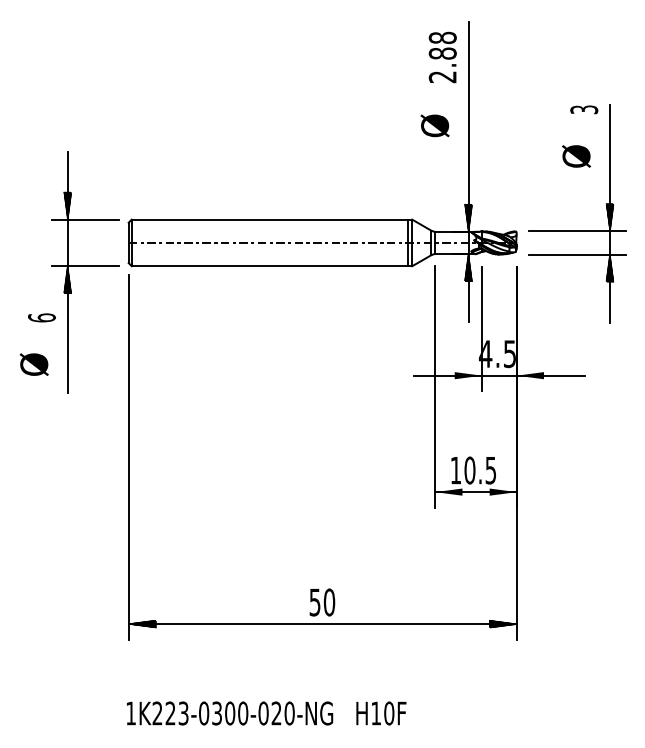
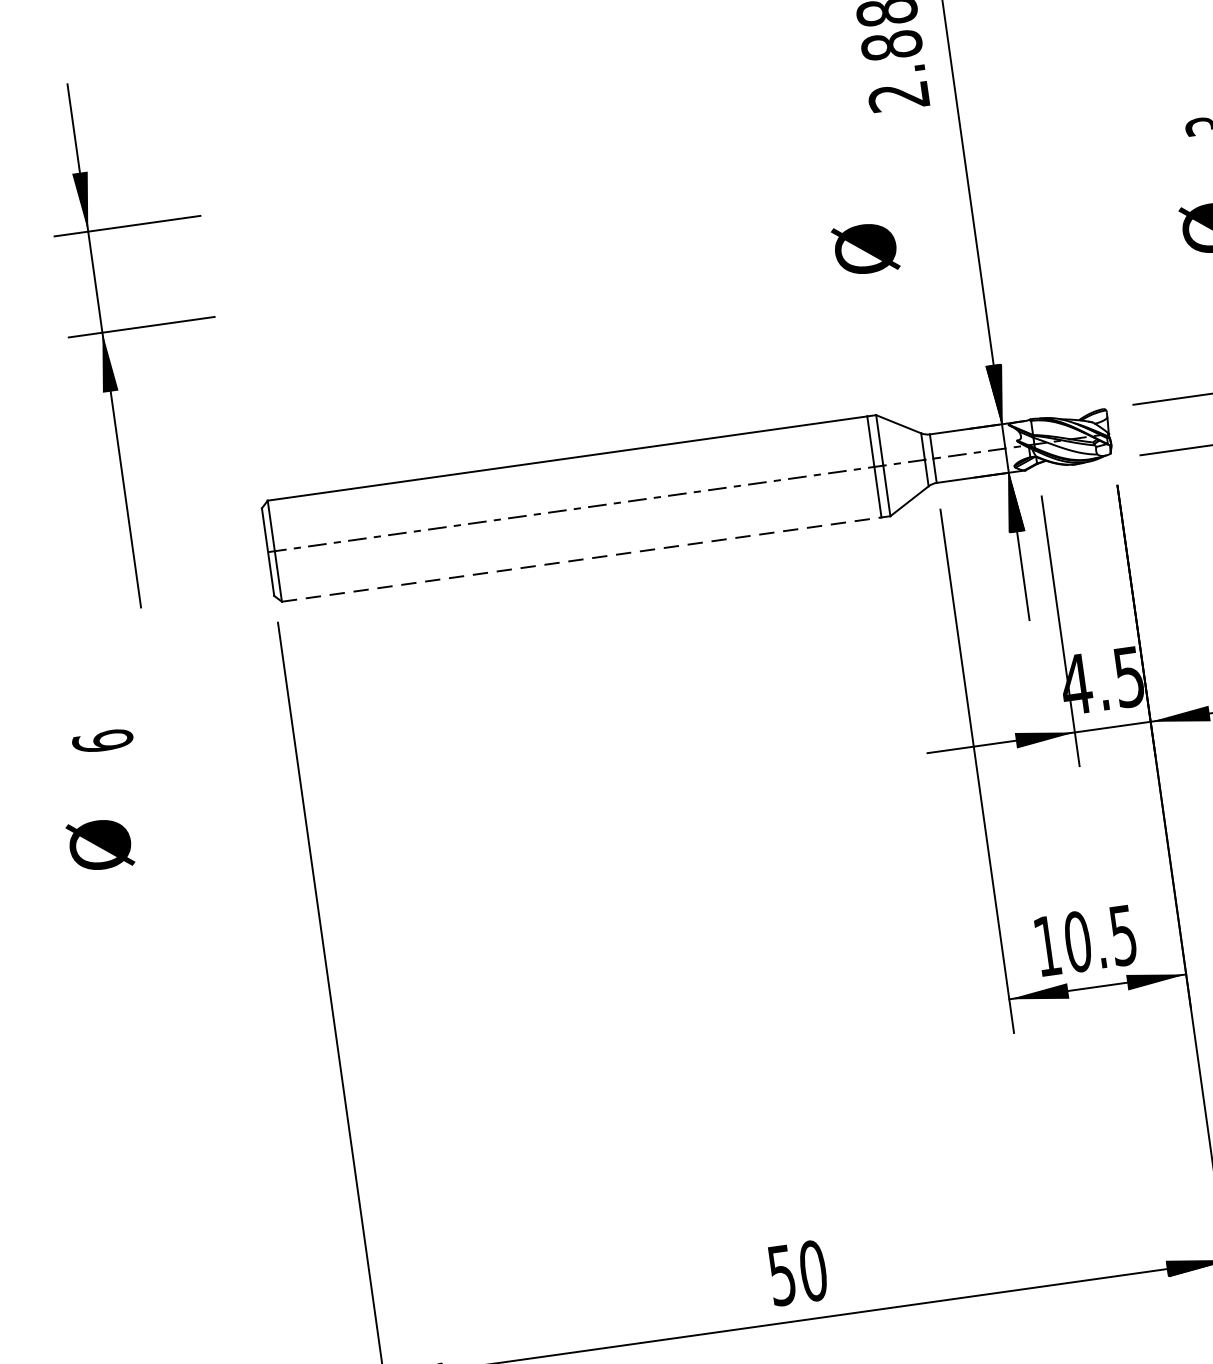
text: (434, 125) -> (864, 248), moved
line: (270, 266) -> (582, 560), solid -> dashed
part: (85, 272) -> (142, 340), moved

